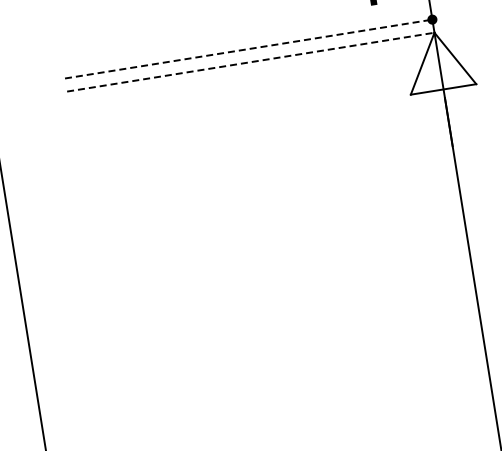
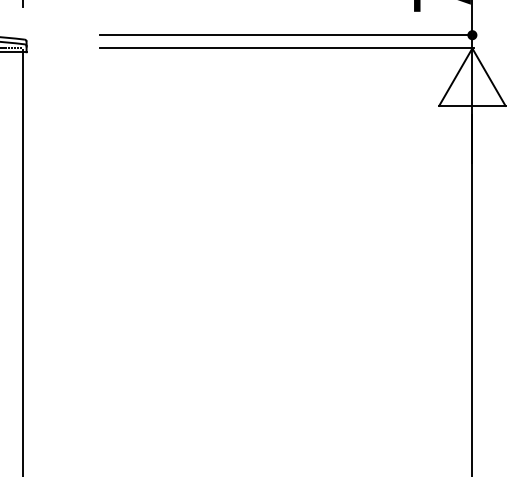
line: (249, 49) -> (287, 35), dashed -> solid
line: (251, 62) -> (287, 48), dashed -> solid

